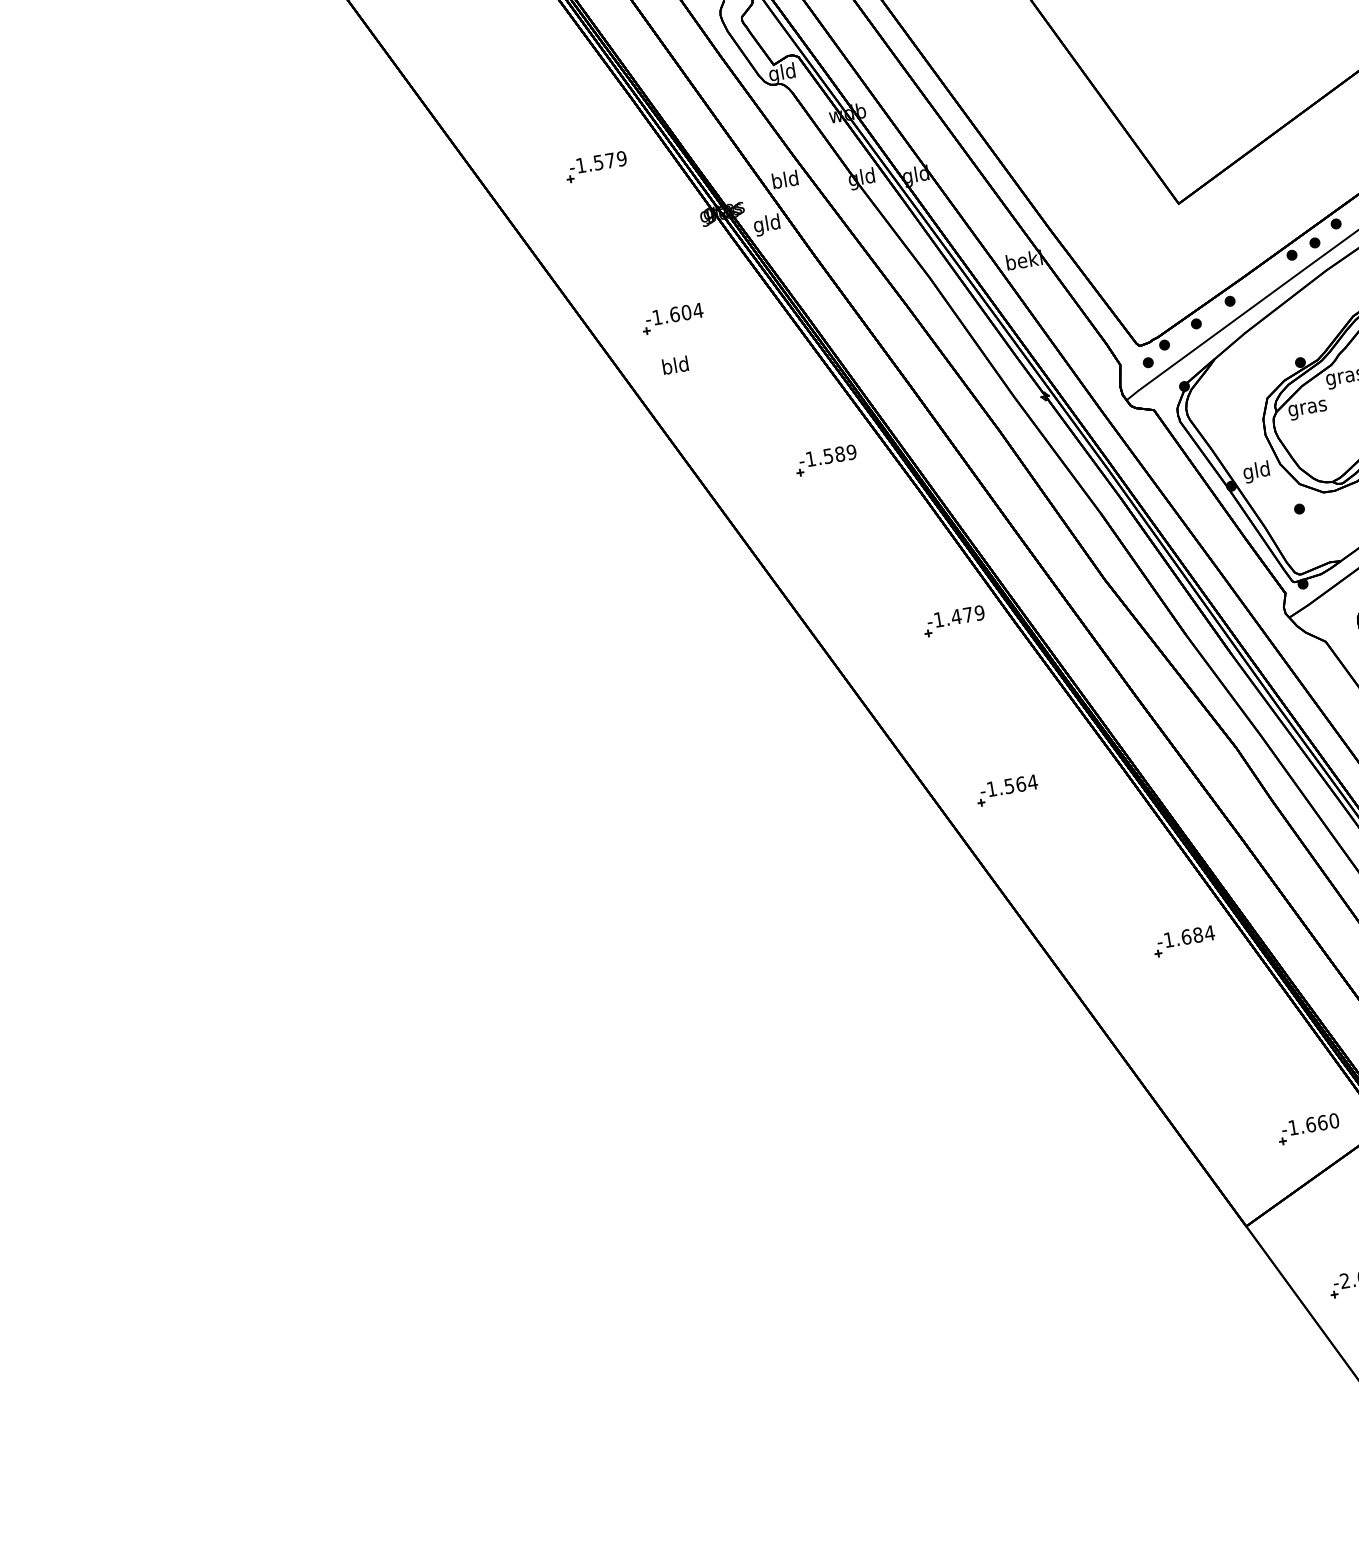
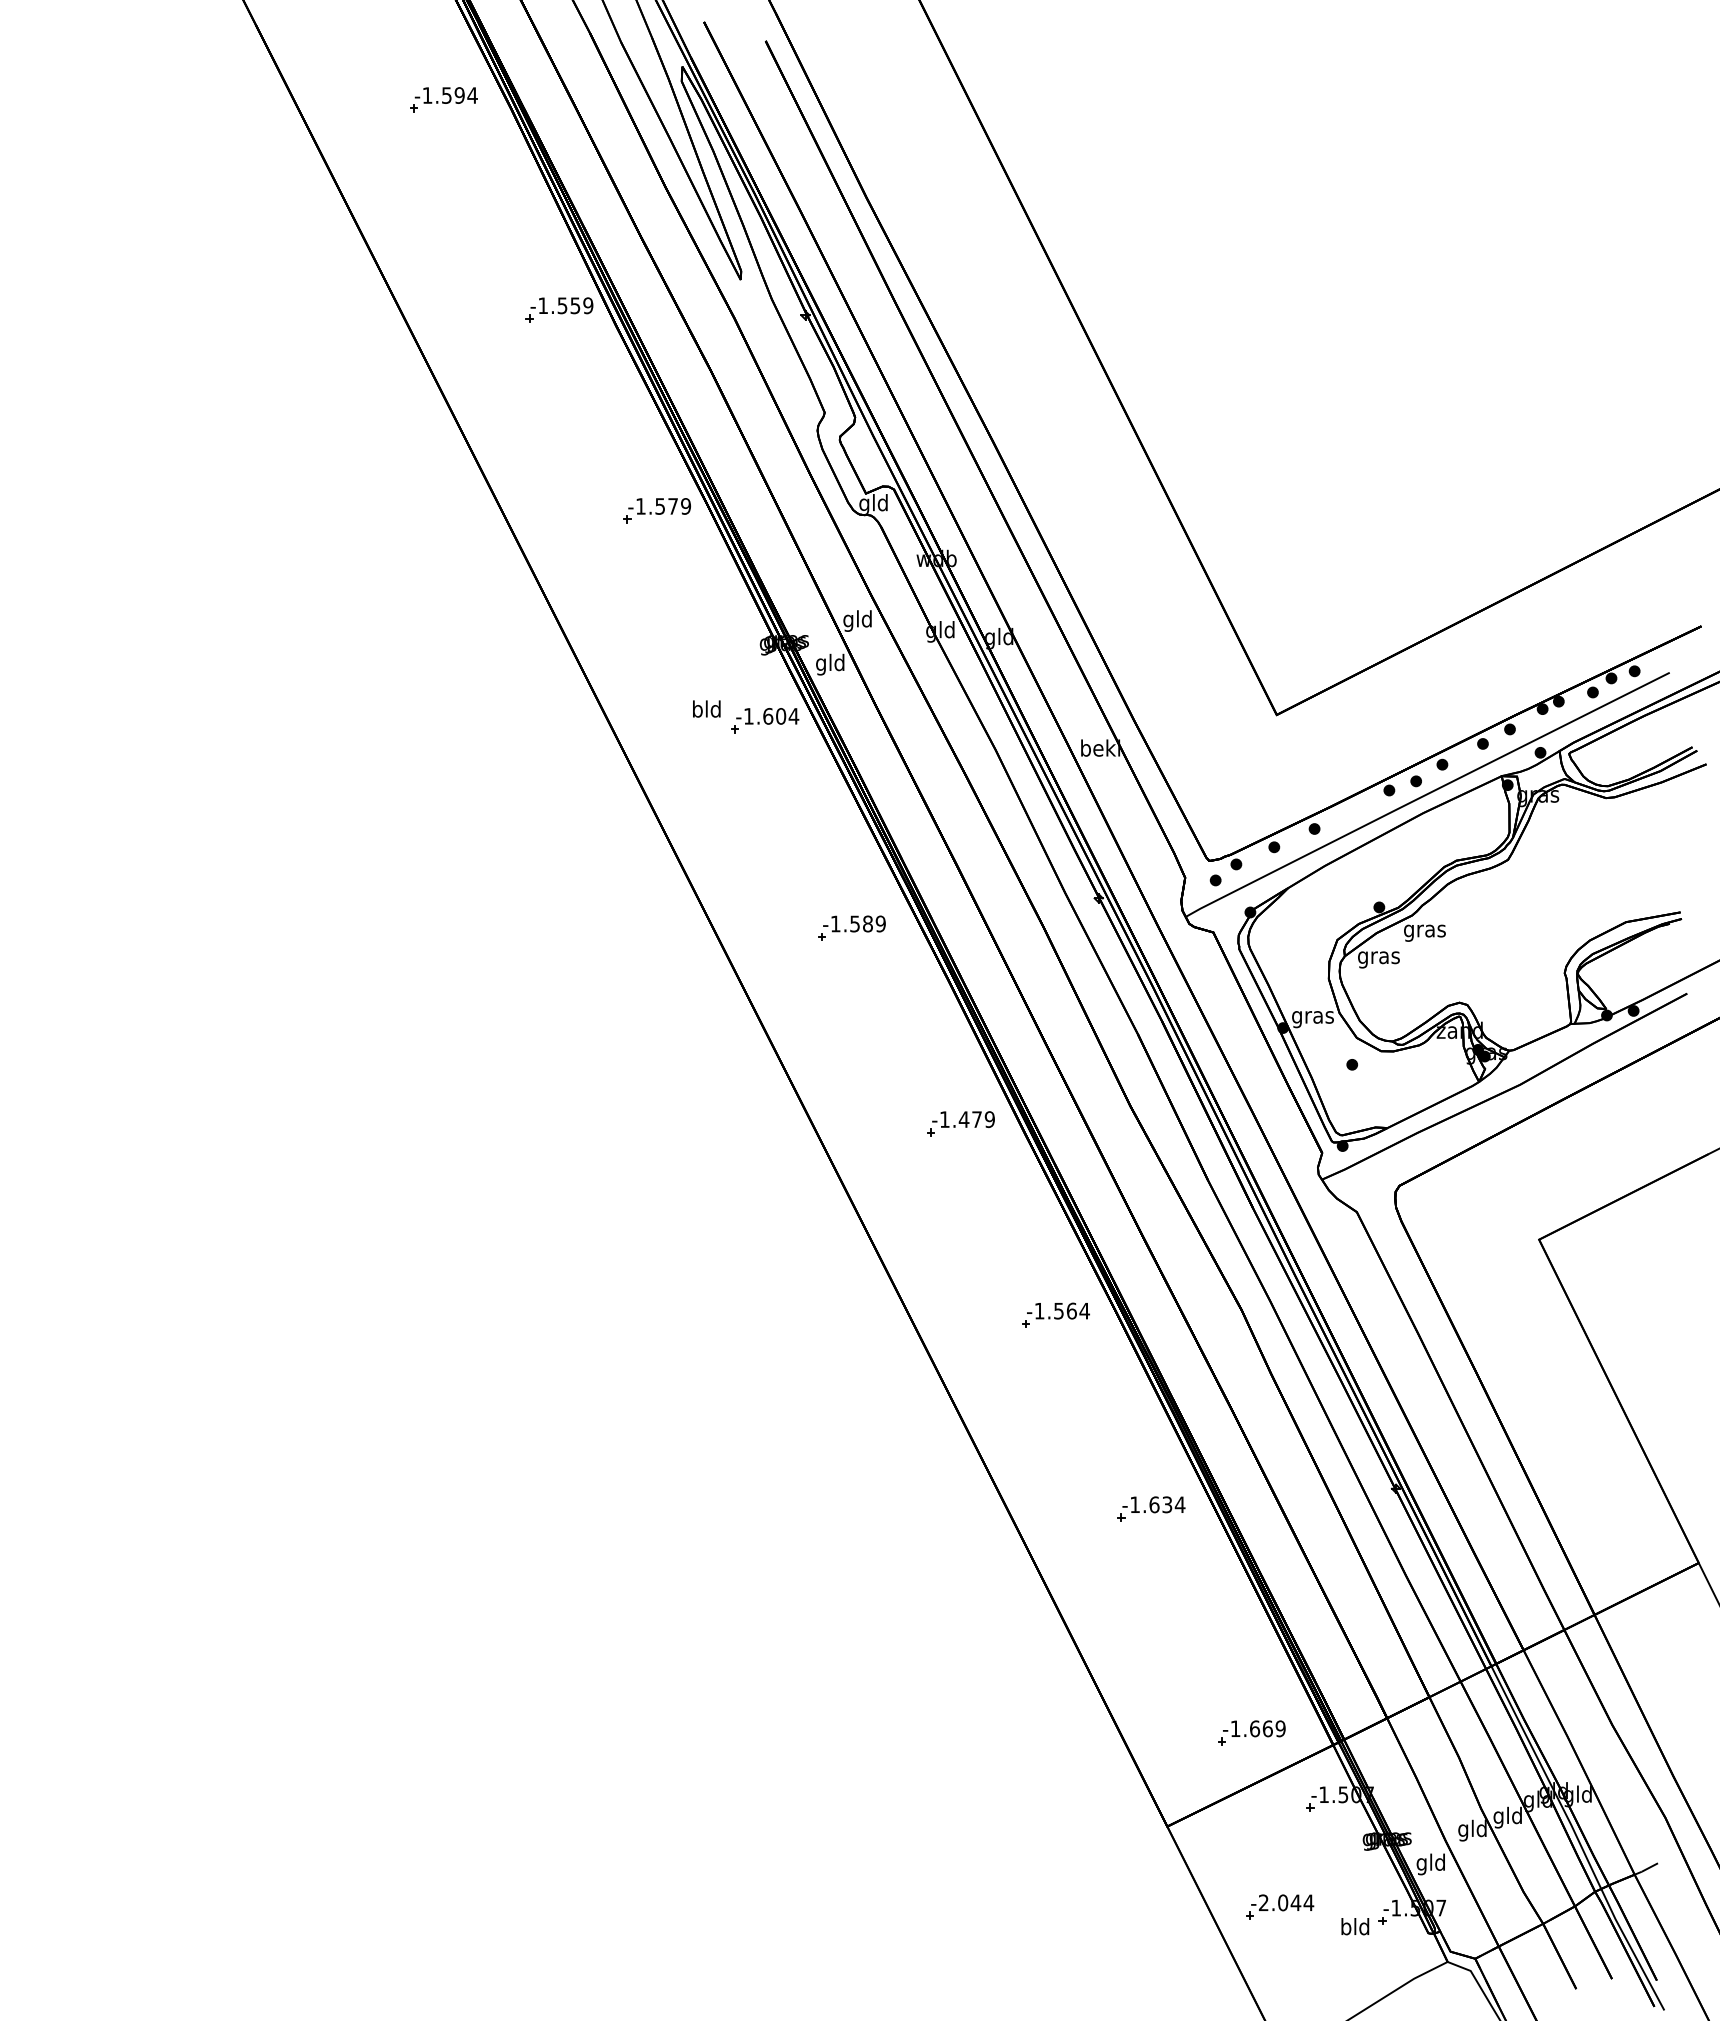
part: (595, 166) -> (656, 510), moved
text: (776, 182) -> (848, 620), bld -> gld
part: (673, 318) -> (765, 720), moved
text: (675, 364) -> (706, 708), moved
text: (1256, 472) -> (1312, 1017), gld -> gras
part: (1006, 789) -> (1055, 1314), moved
text: (1198, 934) -> (1167, 1504), -1.684 -> -1.634
text: (1334, 1120) -> (1280, 1728), -1.660 -> -1.669

